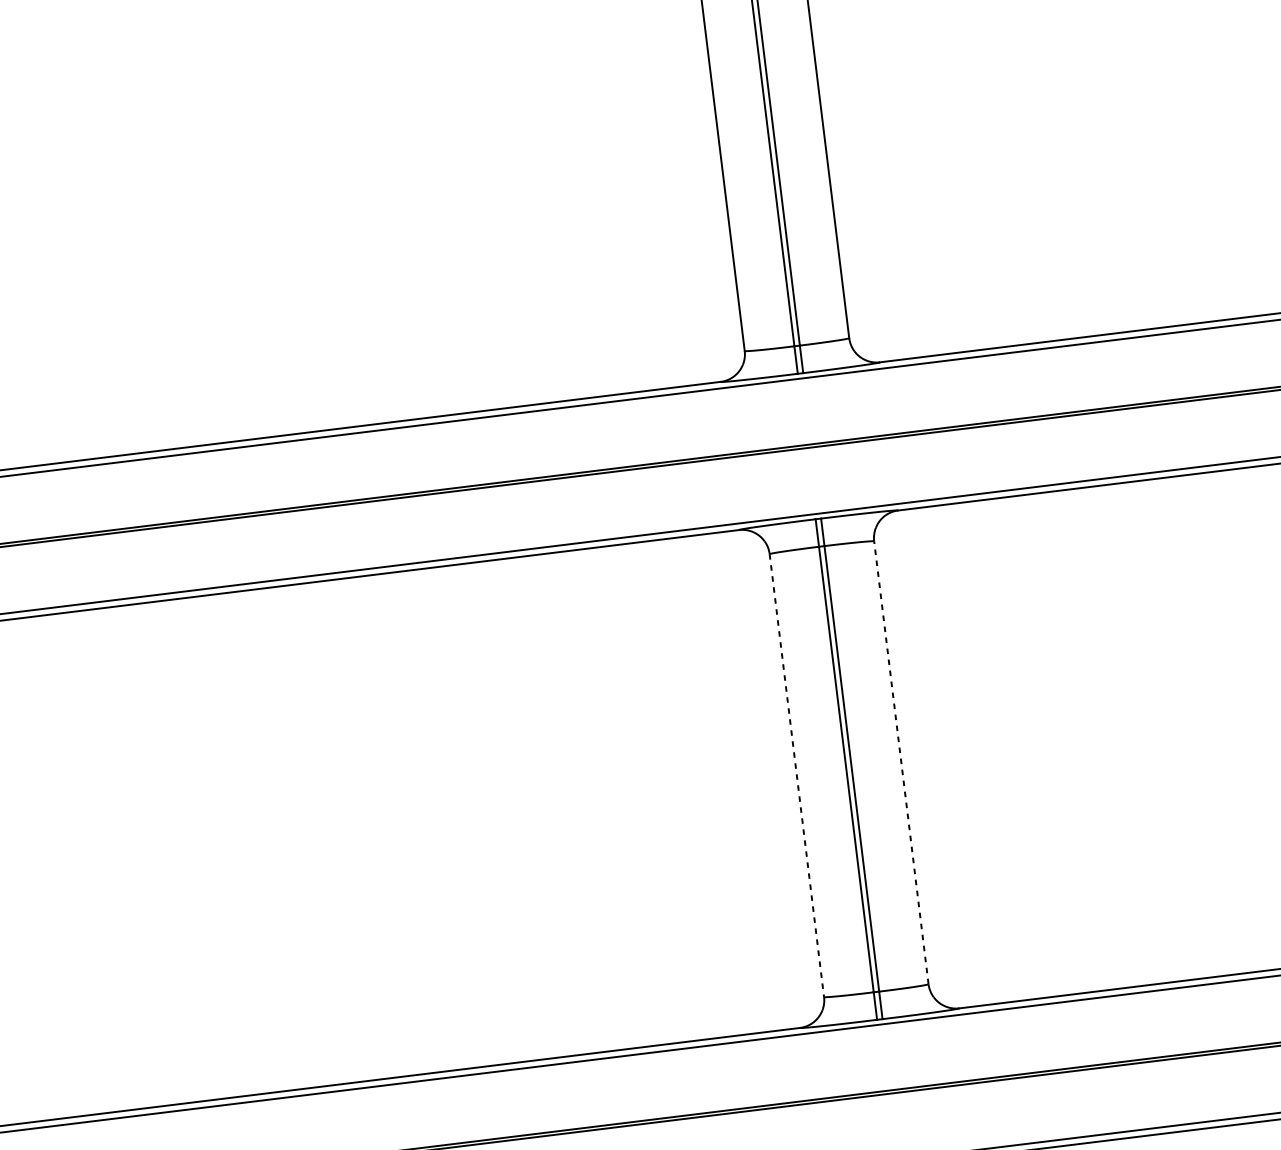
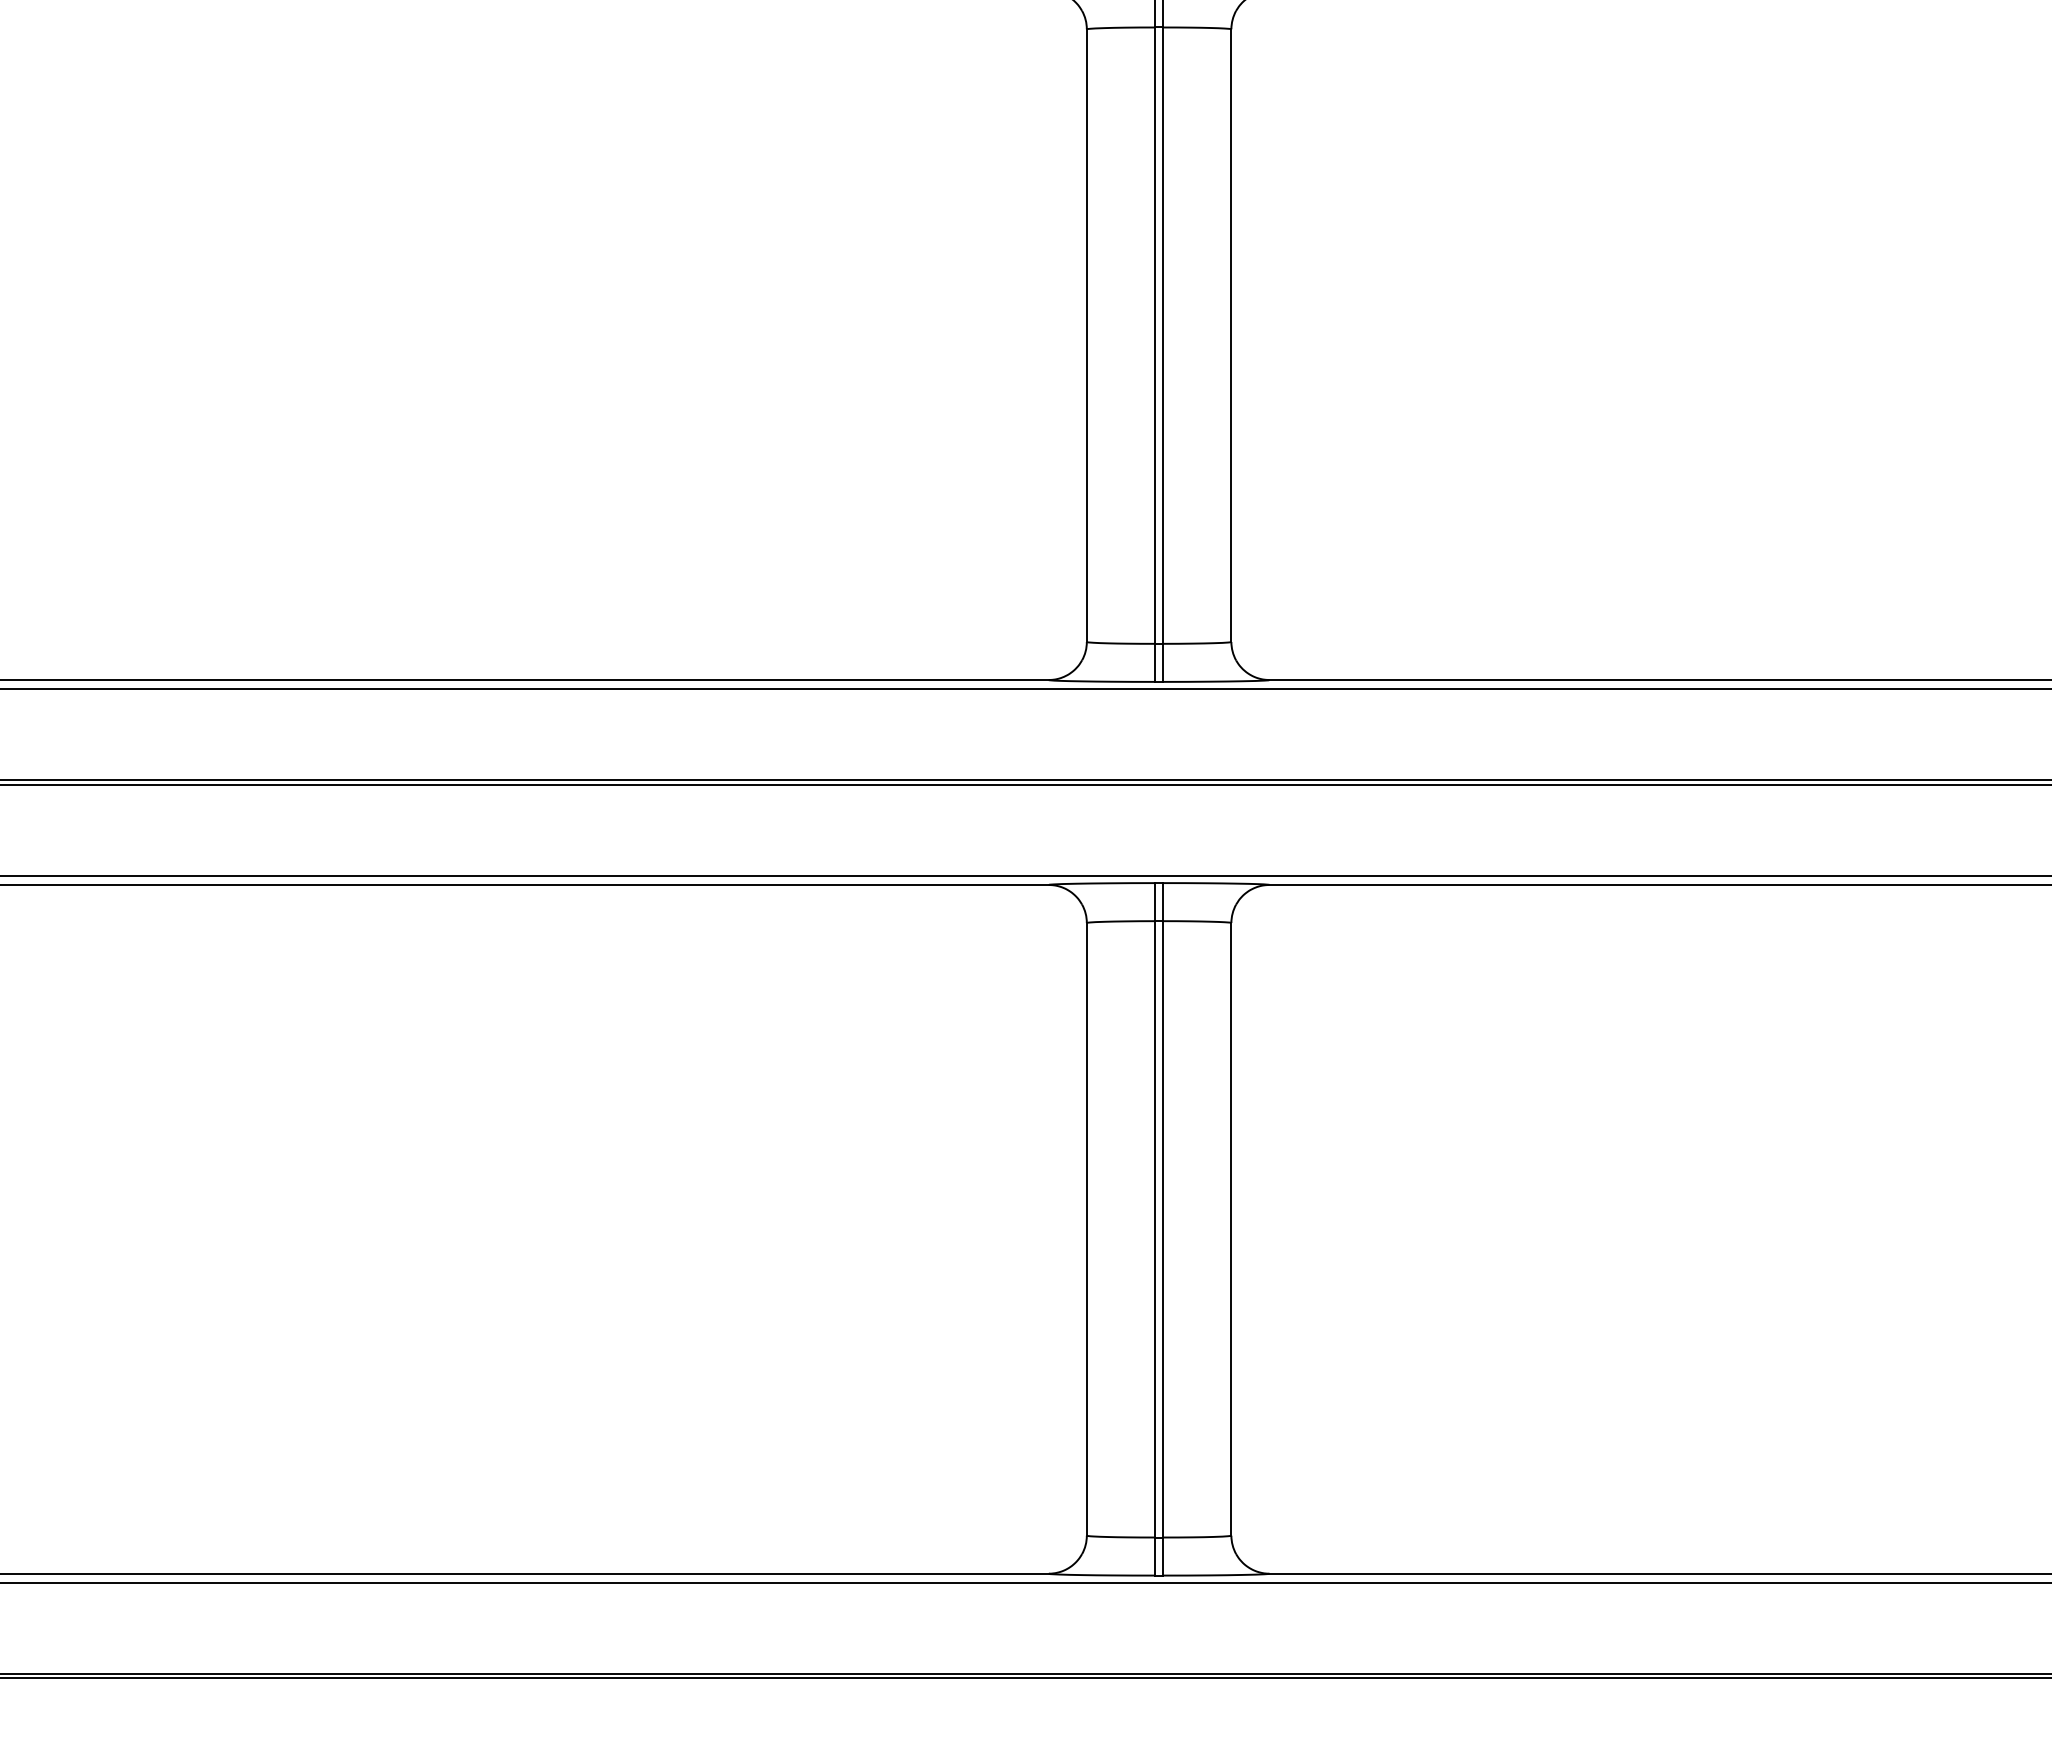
line: (901, 762) -> (1231, 1228), dashed -> solid
line: (796, 775) -> (1086, 1229), dashed -> solid

